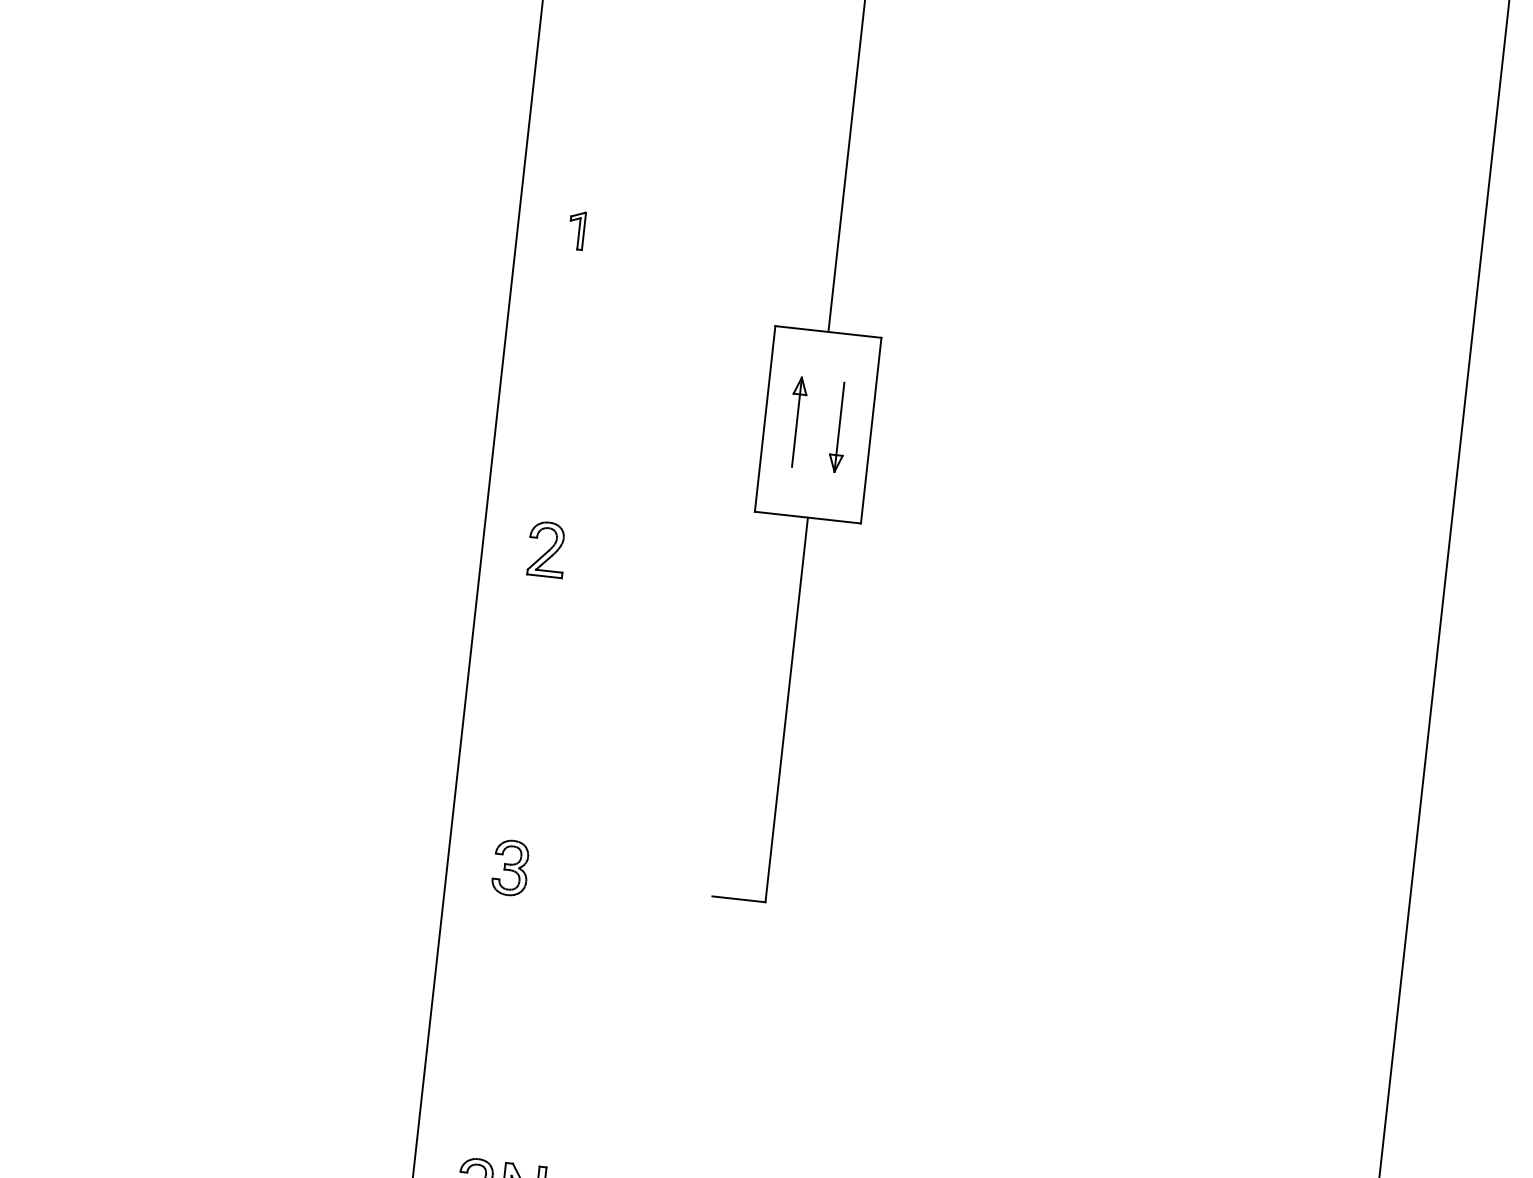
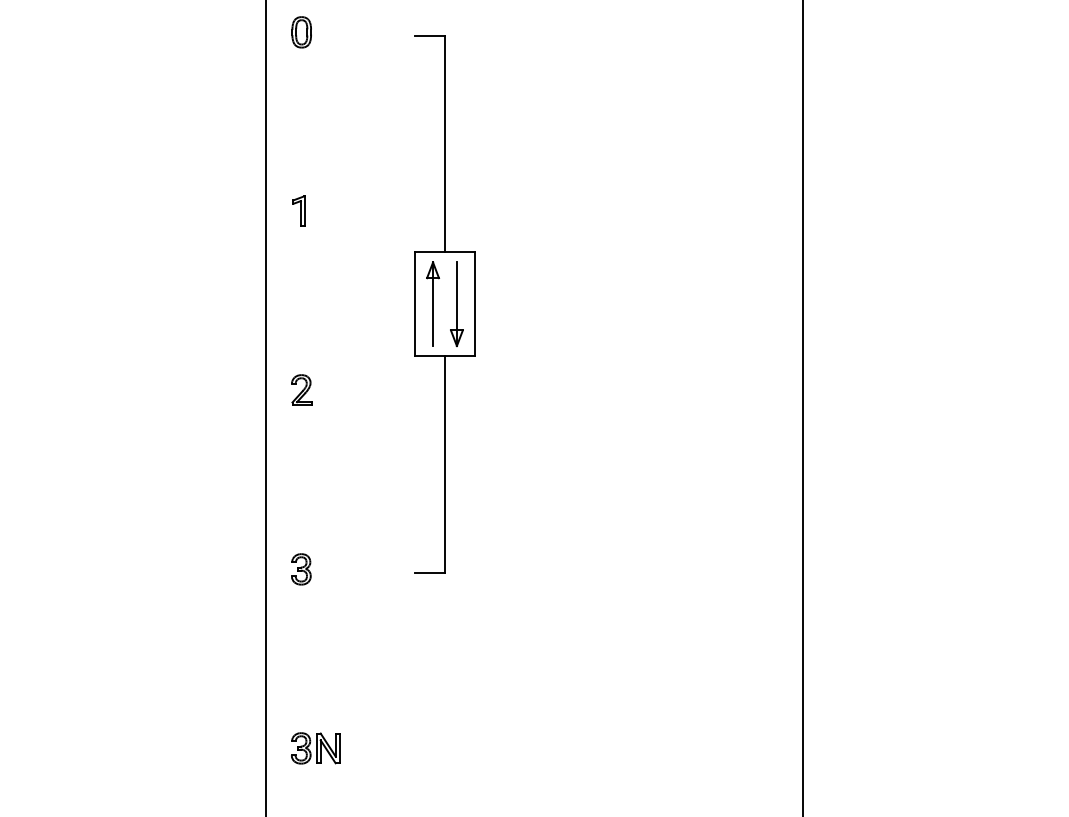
part: (576, 229) -> (298, 210), size x1.43
part: (796, 420) -> (432, 303), size x1.67
part: (838, 427) -> (456, 304), size x1.67

